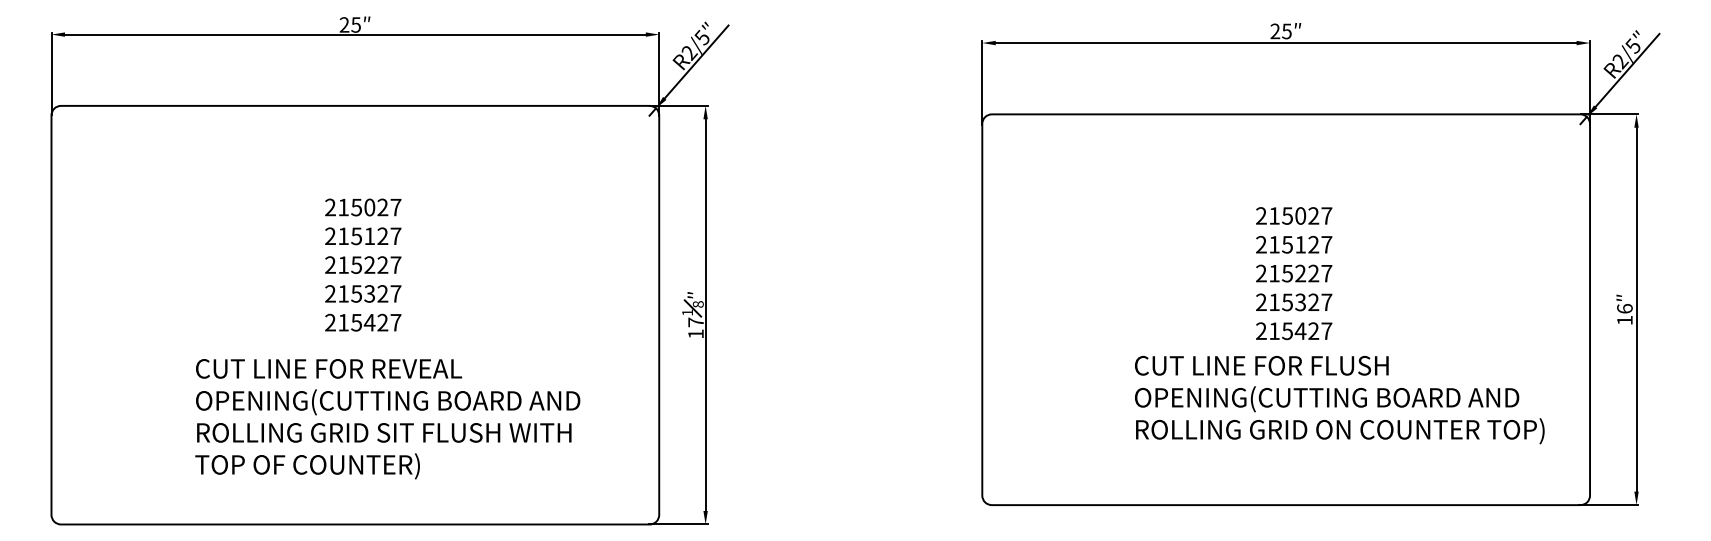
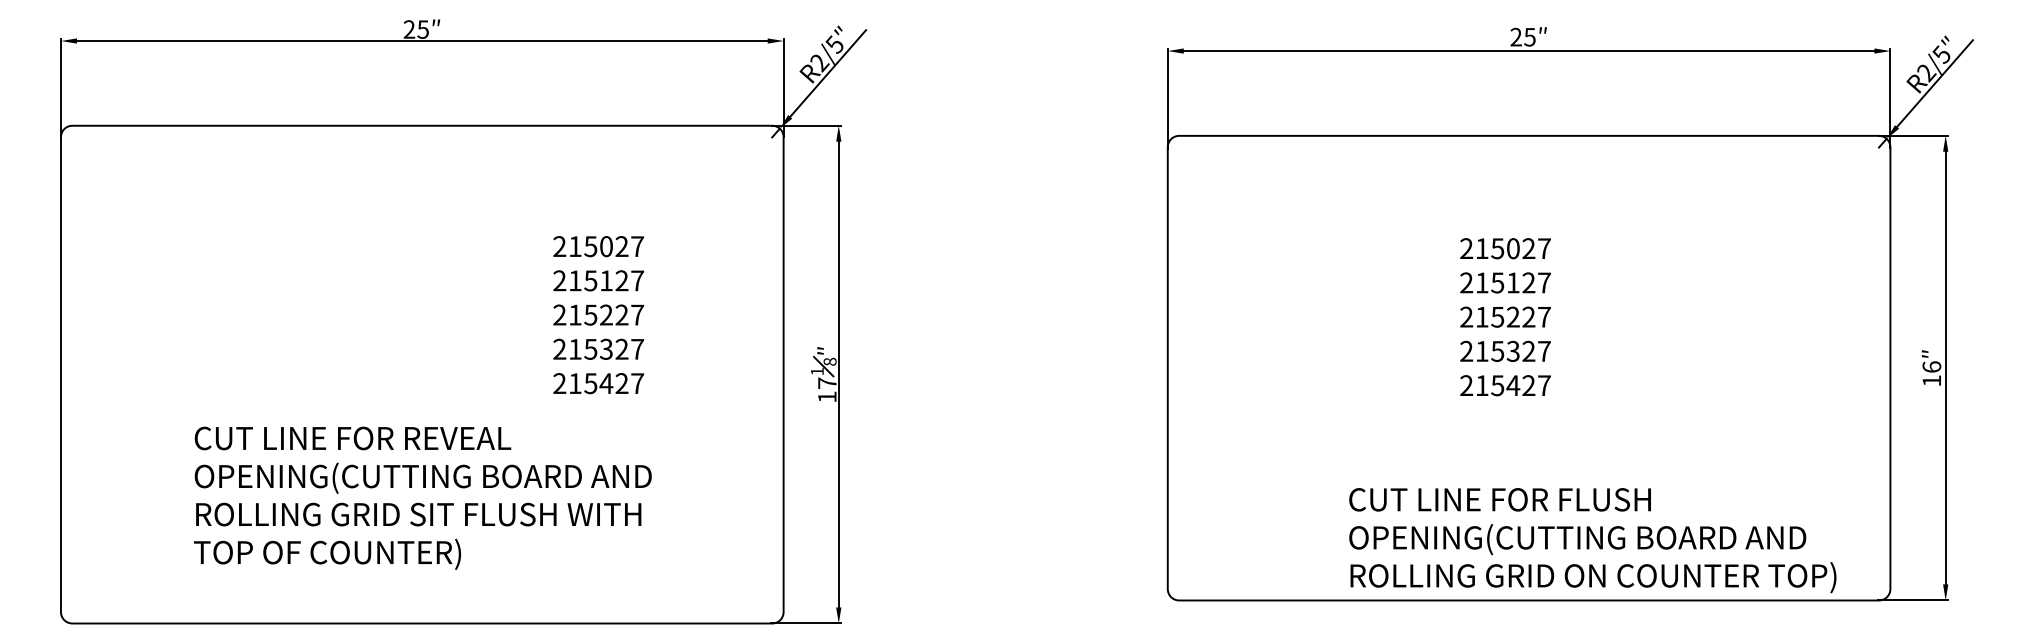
text: (363, 265) -> (598, 315), moved
text: (1294, 273) -> (1505, 317), moved
text: (1339, 400) -> (1592, 540), moved
text: (387, 418) -> (422, 497), moved

